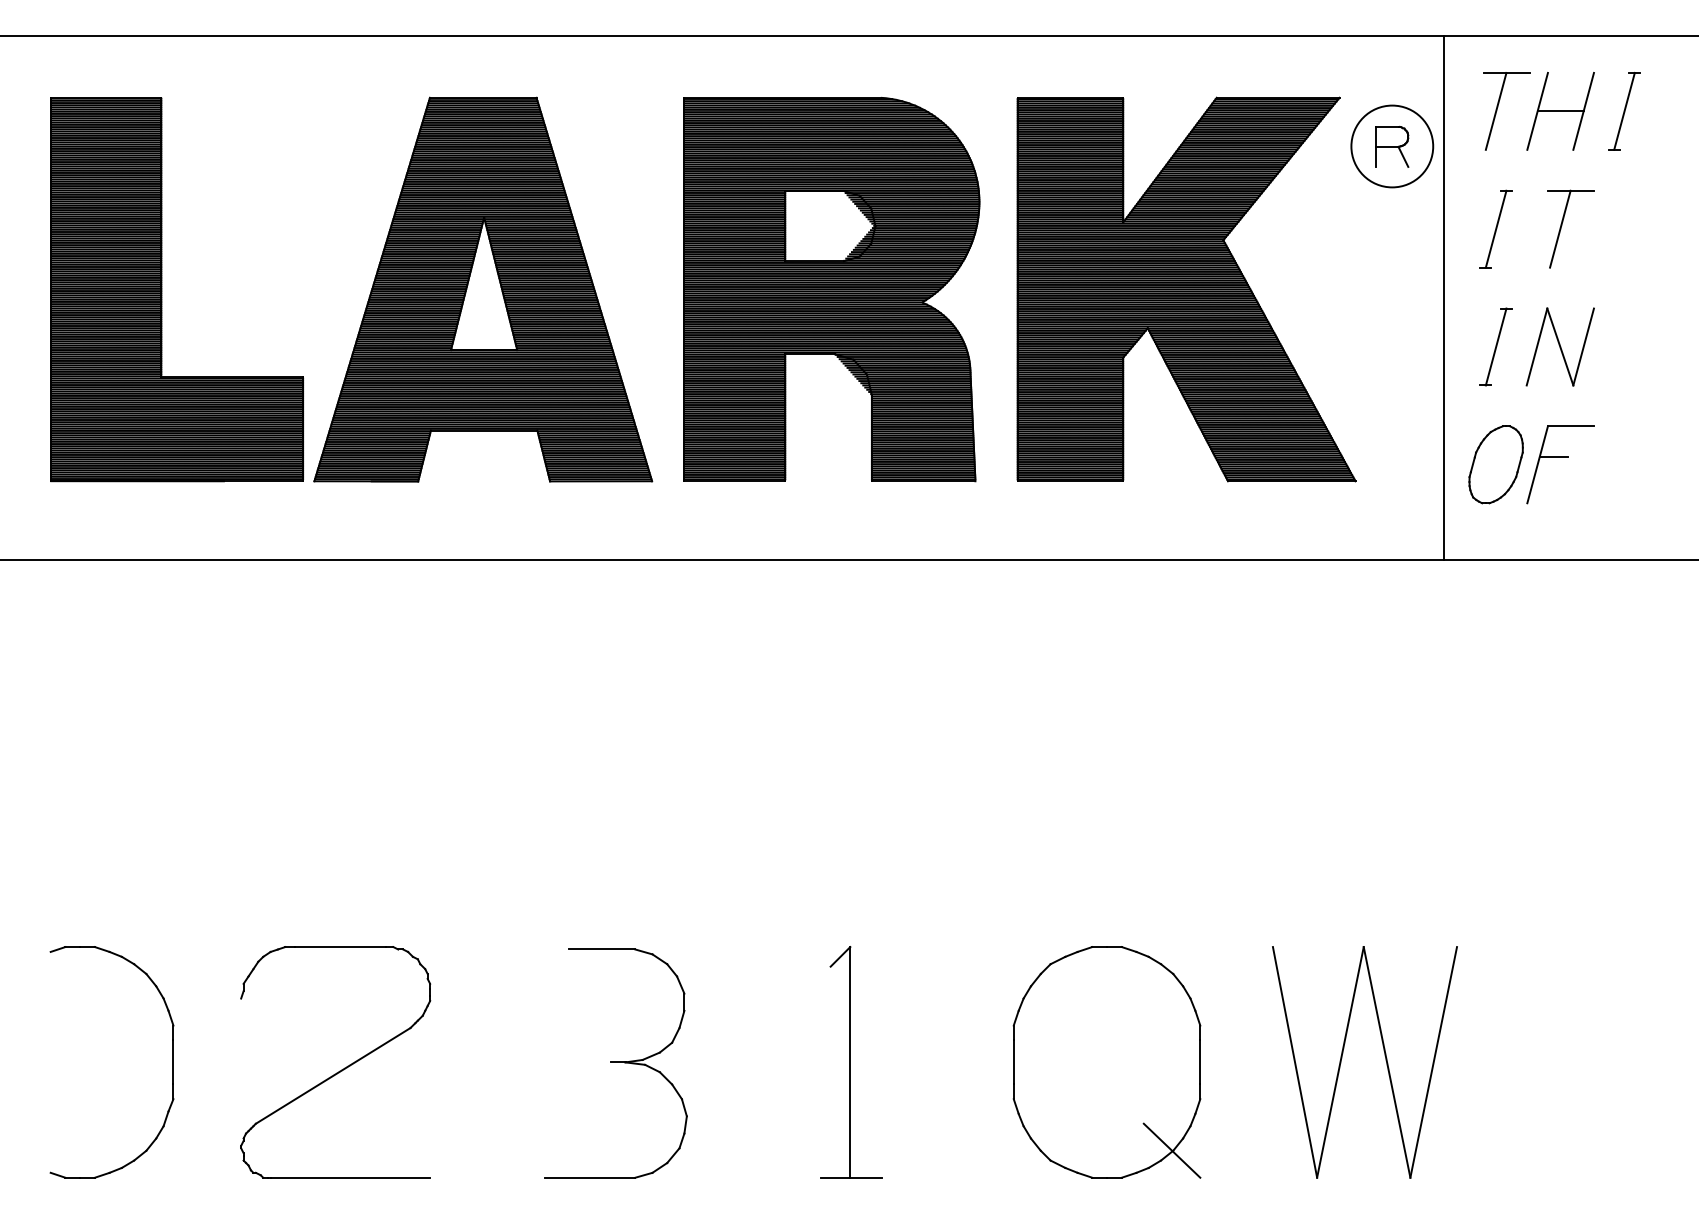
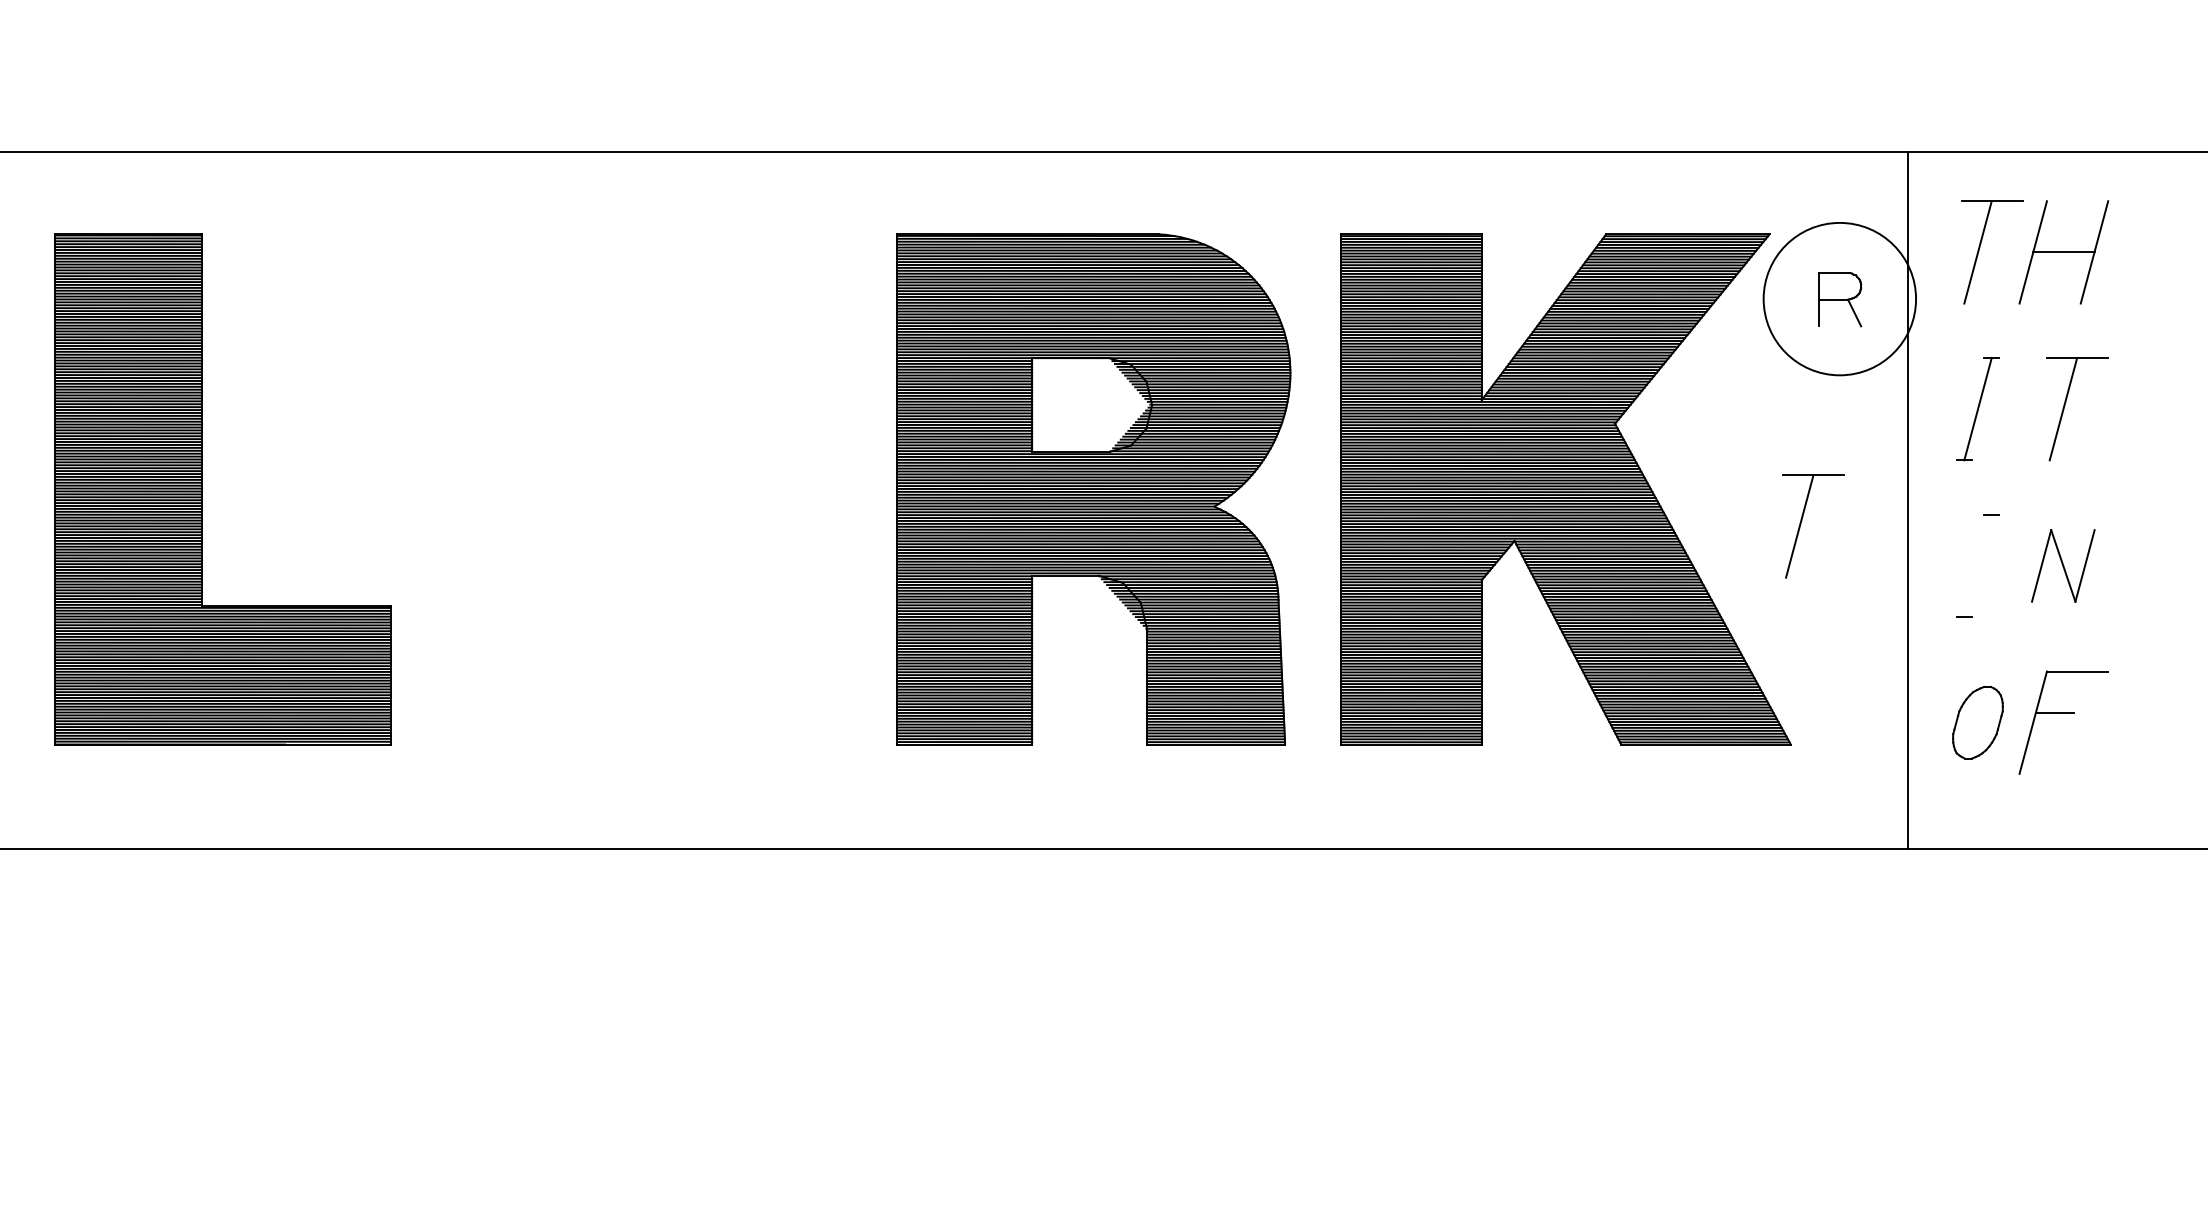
part: (1624, 111) -> (2148, 252), removed
circle: (1392, 146) -> (1840, 299), size x1.4
part: (483, 289) -> (630, 489), removed
part: (1364, 313) -> (1802, 521), added
line: (1495, 346) -> (1977, 565), removed
part: (1559, 346) -> (2062, 565), size x0.7
part: (1495, 464) -> (1977, 722), size x0.7

